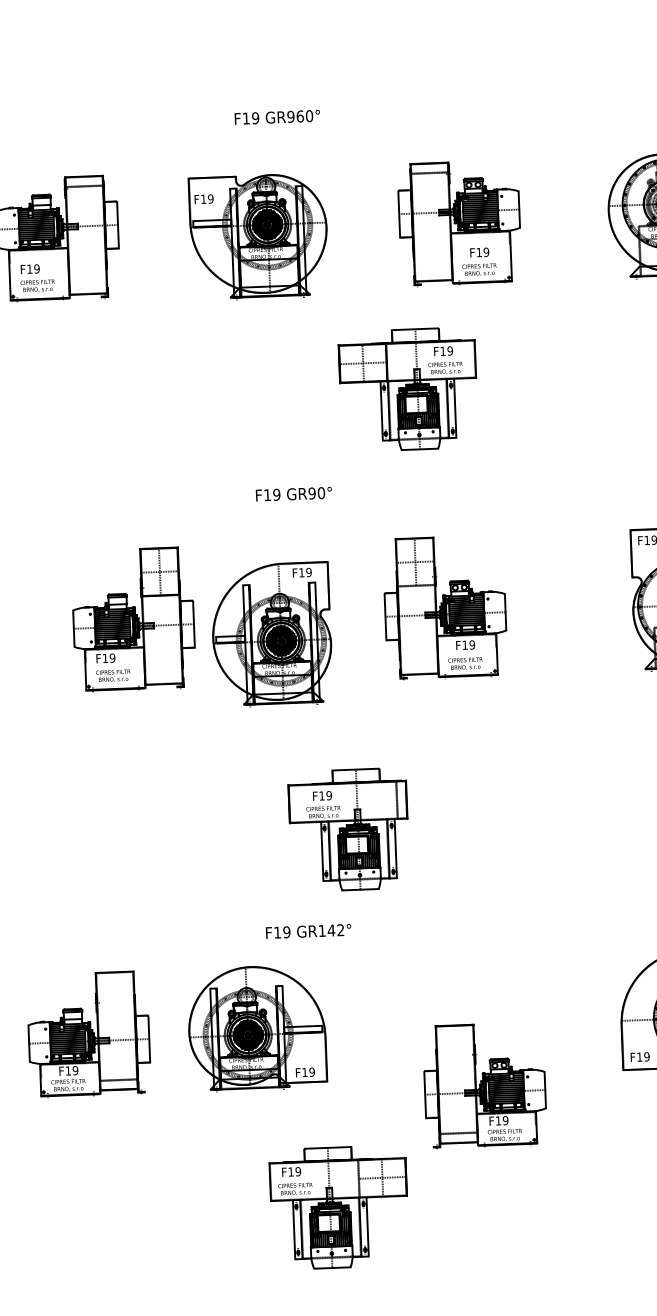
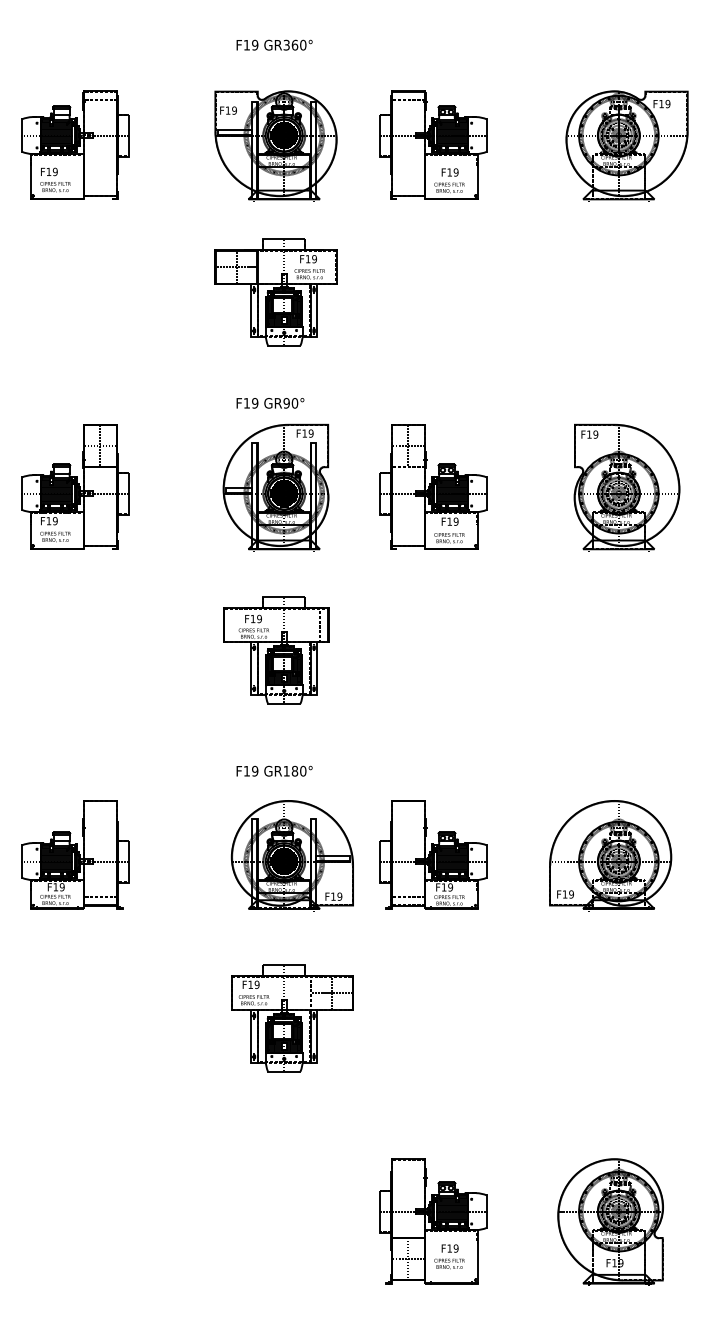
text: (290, 116) -> (286, 44), GR960° -> GR360°
part: (258, 236) -> (275, 145), moved
part: (407, 390) -> (275, 292), moved
text: (293, 494) -> (270, 403), moved
part: (445, 606) -> (433, 486), moved
part: (133, 618) -> (75, 486), moved
part: (271, 634) -> (275, 487), moved
part: (349, 830) -> (276, 650), moved
text: (335, 929) -> (298, 770), GR142° -> GR180°
part: (256, 1028) -> (291, 855), moved
part: (485, 1084) -> (433, 854), moved

